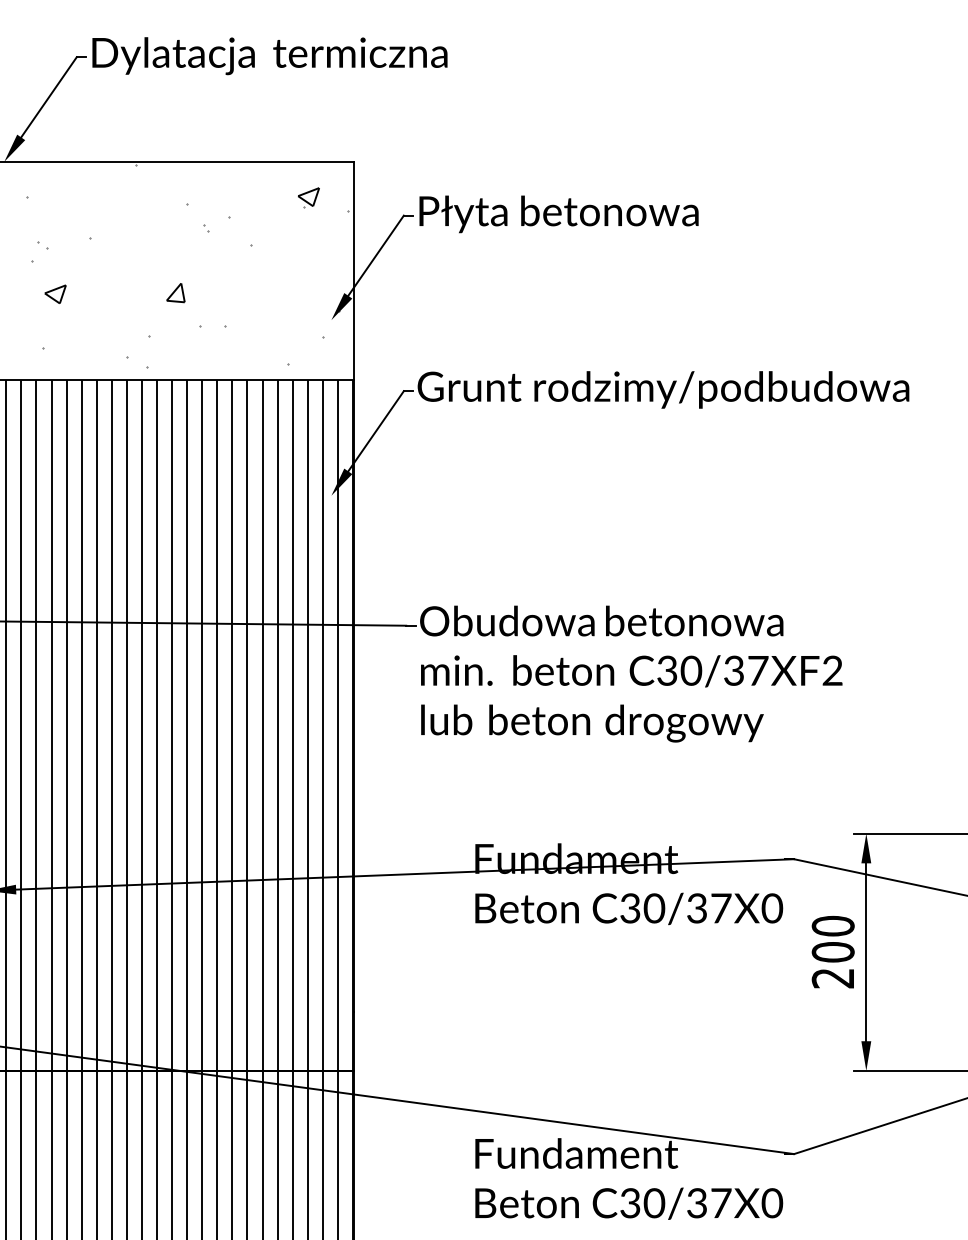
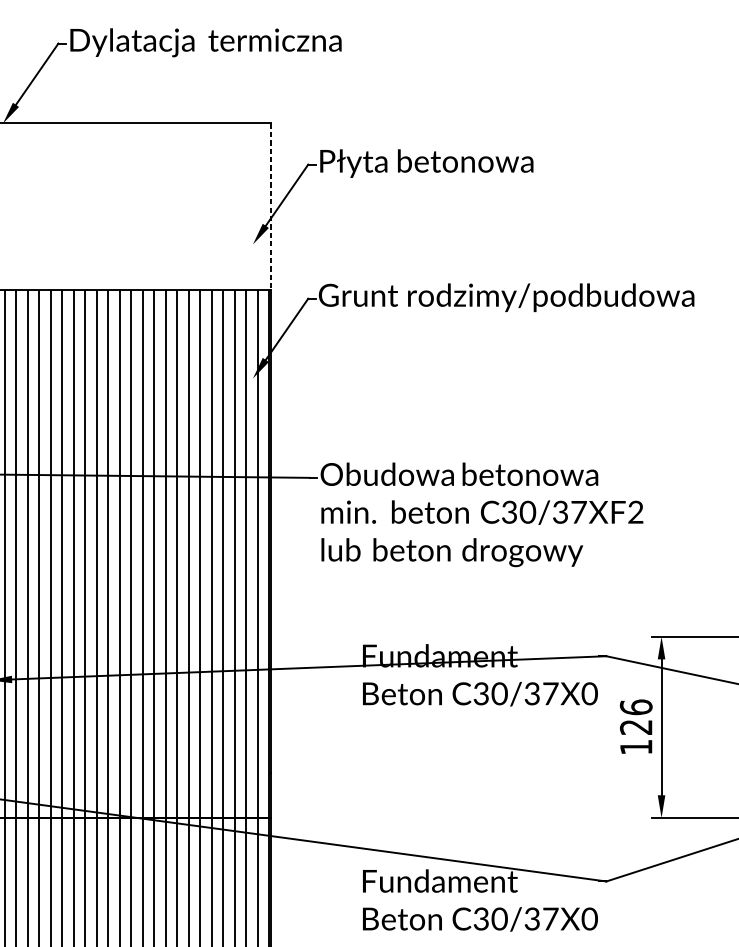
hatch: (187, 265) -> (143, 202), removed
line: (354, 271) -> (270, 207), solid -> dashed
text: (832, 951) -> (635, 726), 200 -> 126

